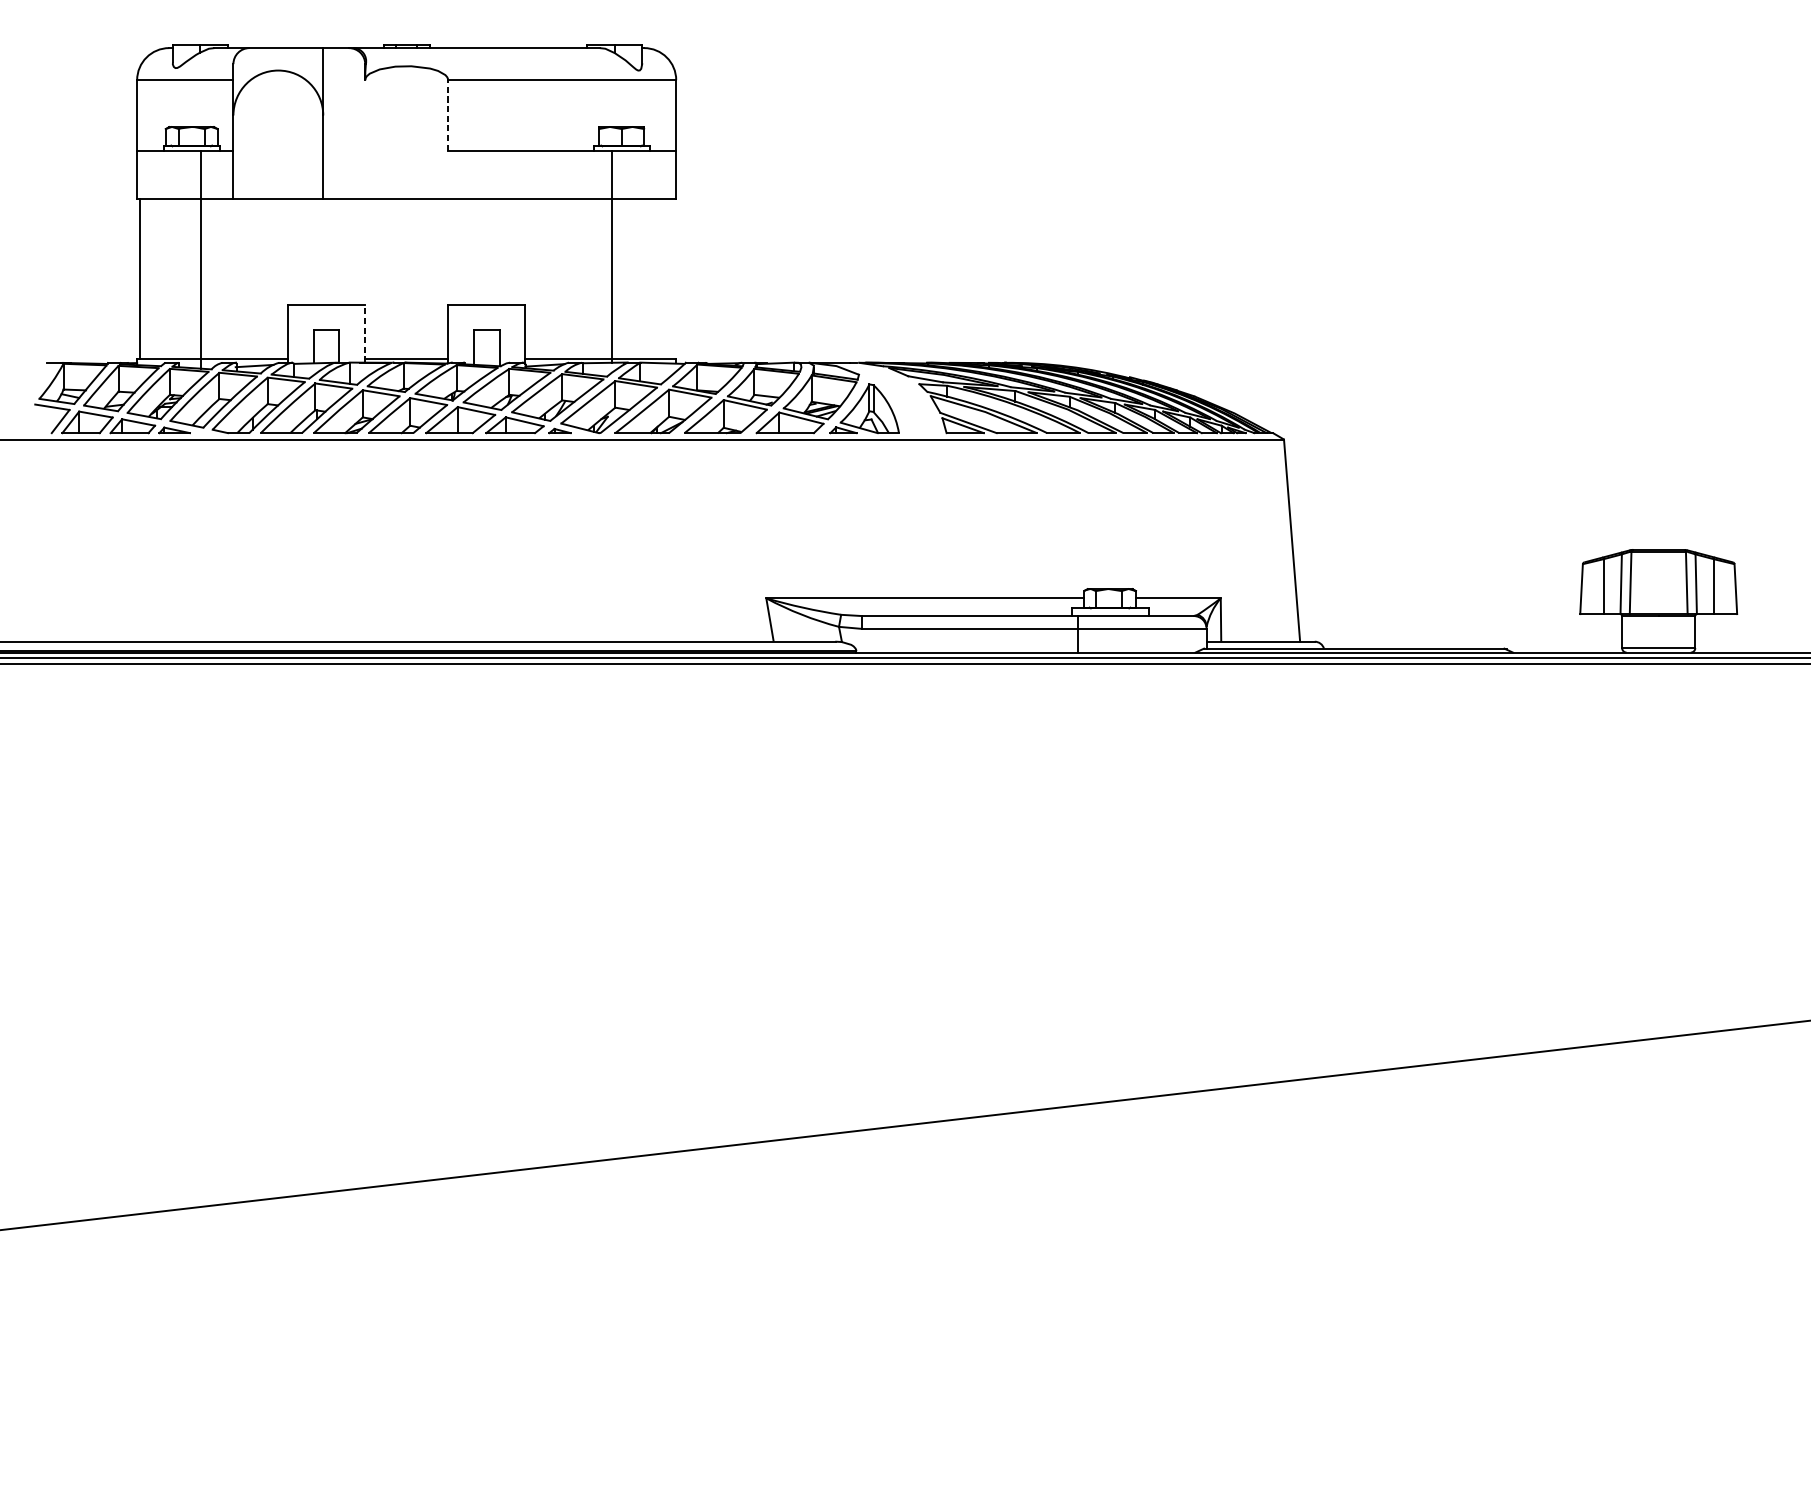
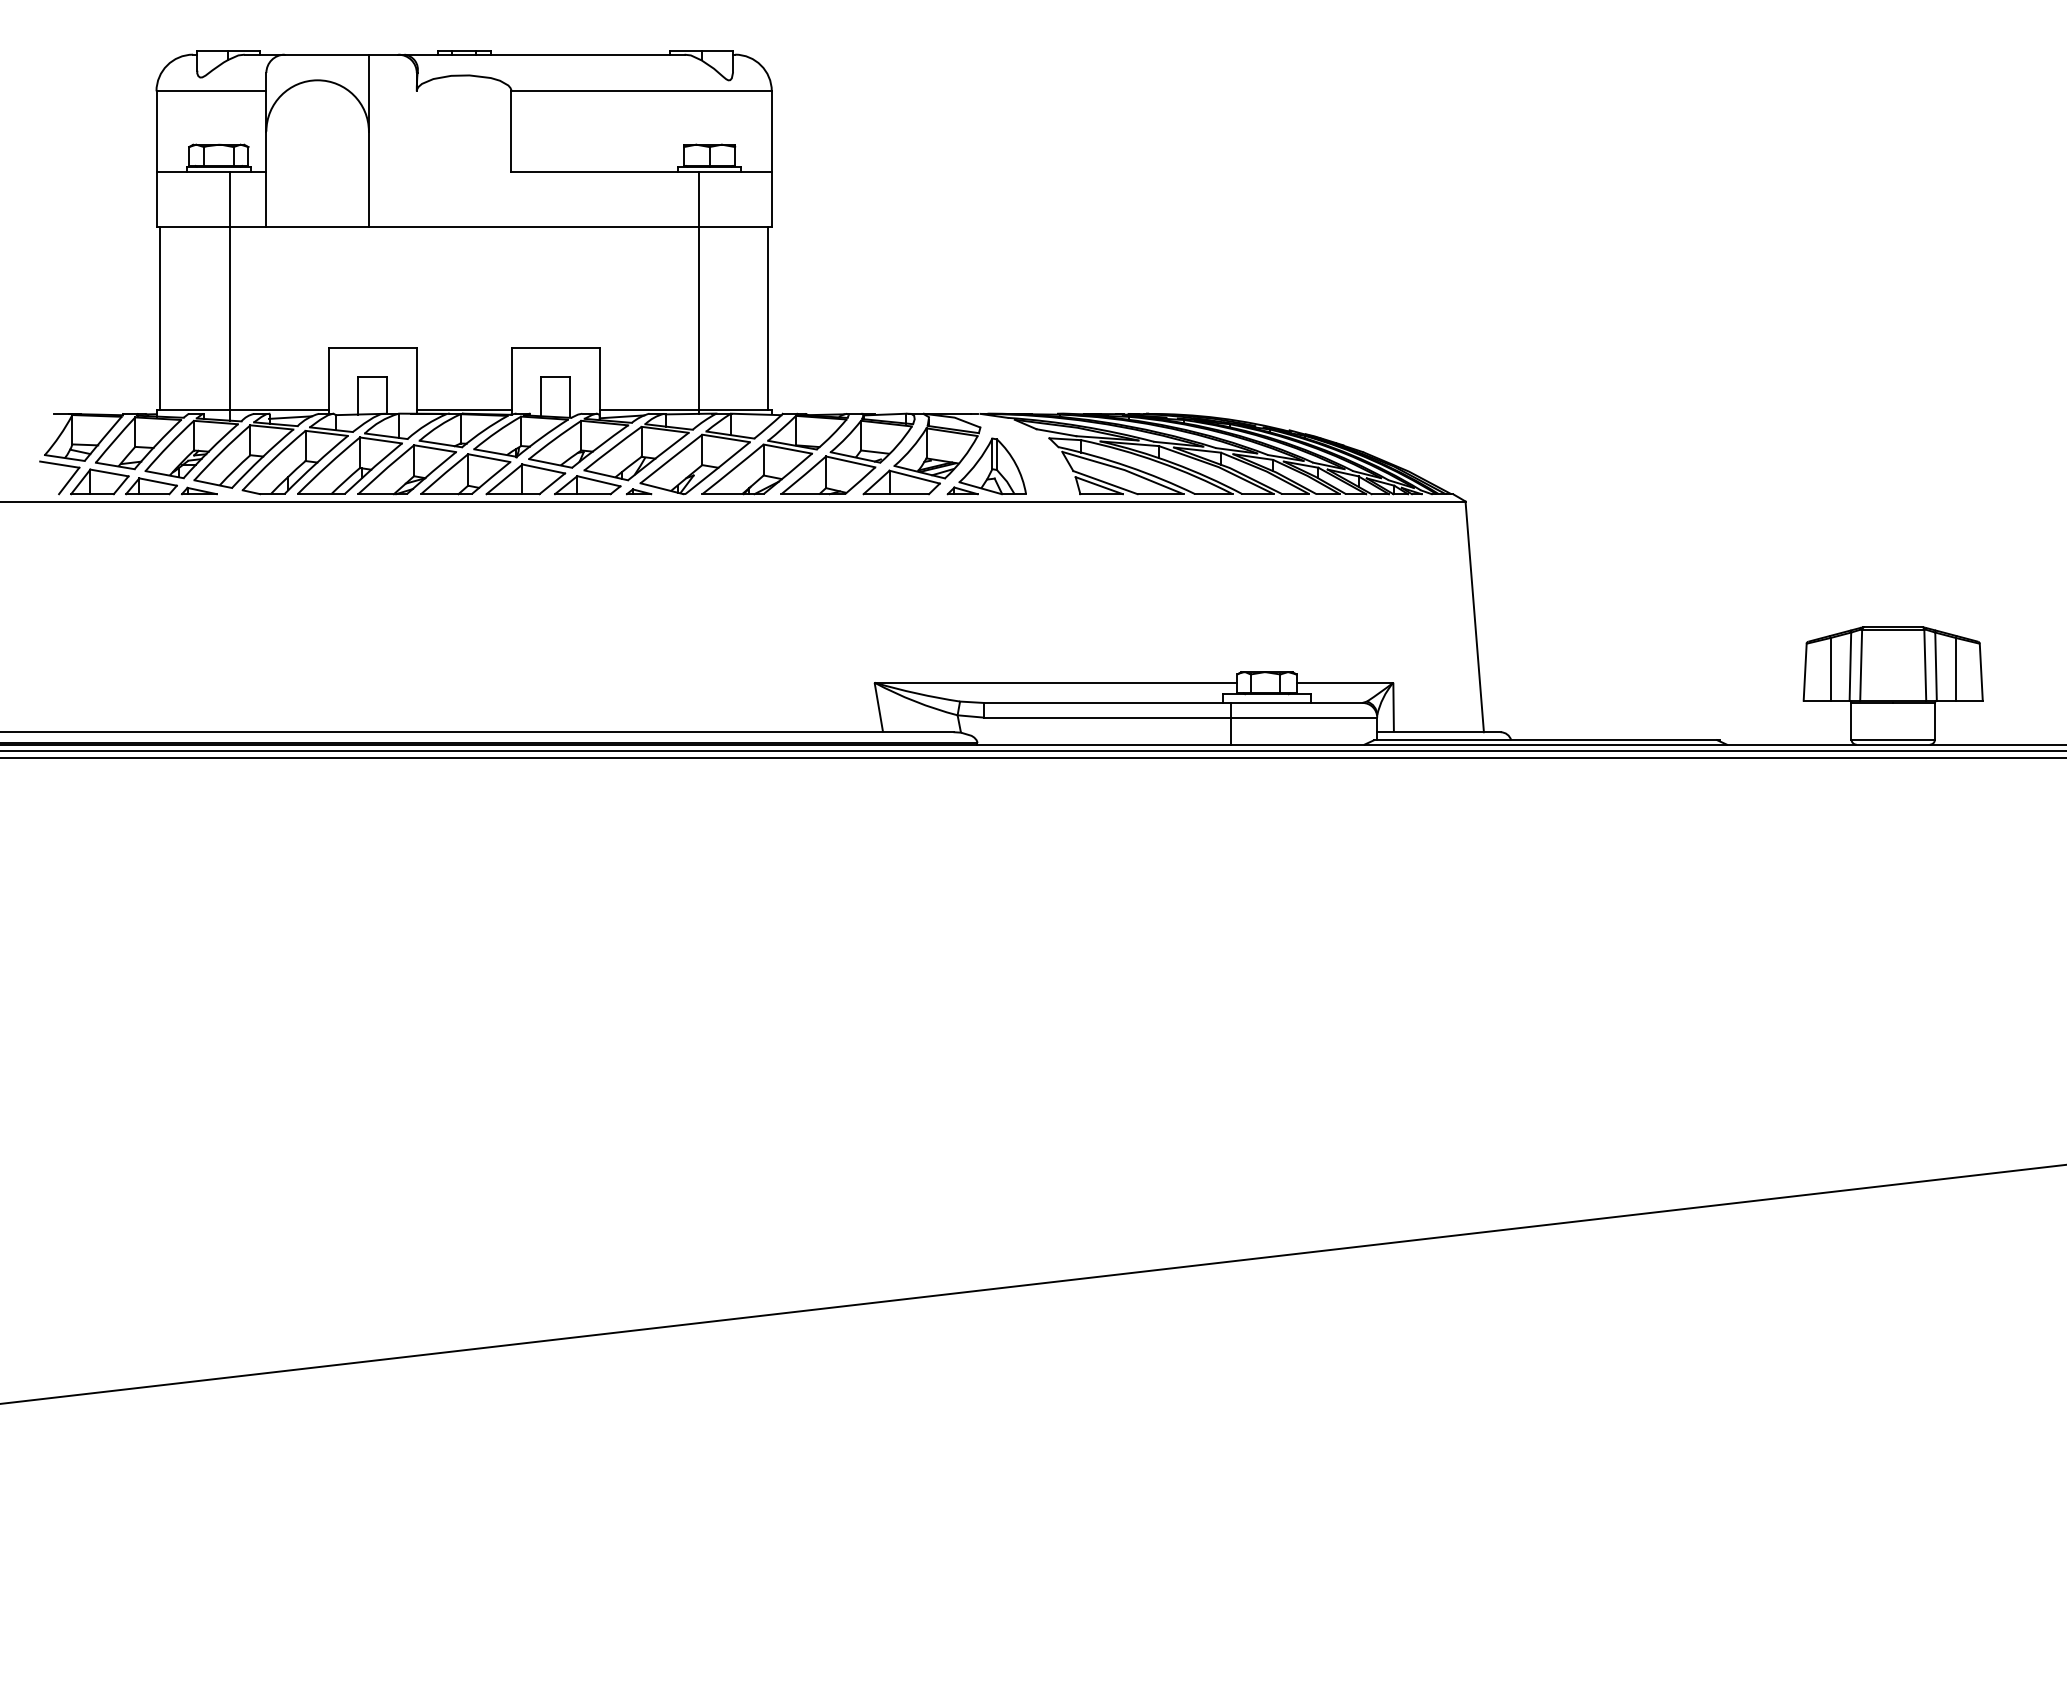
line: (448, 115) -> (511, 131), dashed -> solid
line: (673, 278) -> (768, 317), added
line: (364, 333) -> (416, 380), dashed -> solid

